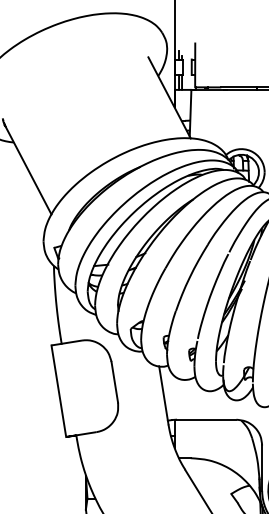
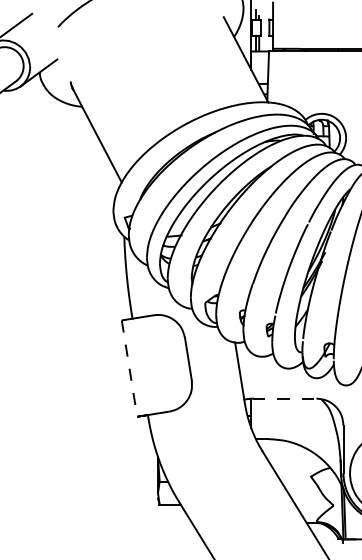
line: (58, 391) -> (129, 368), solid -> dashed
line: (206, 419) -> (284, 398), solid -> dashed

